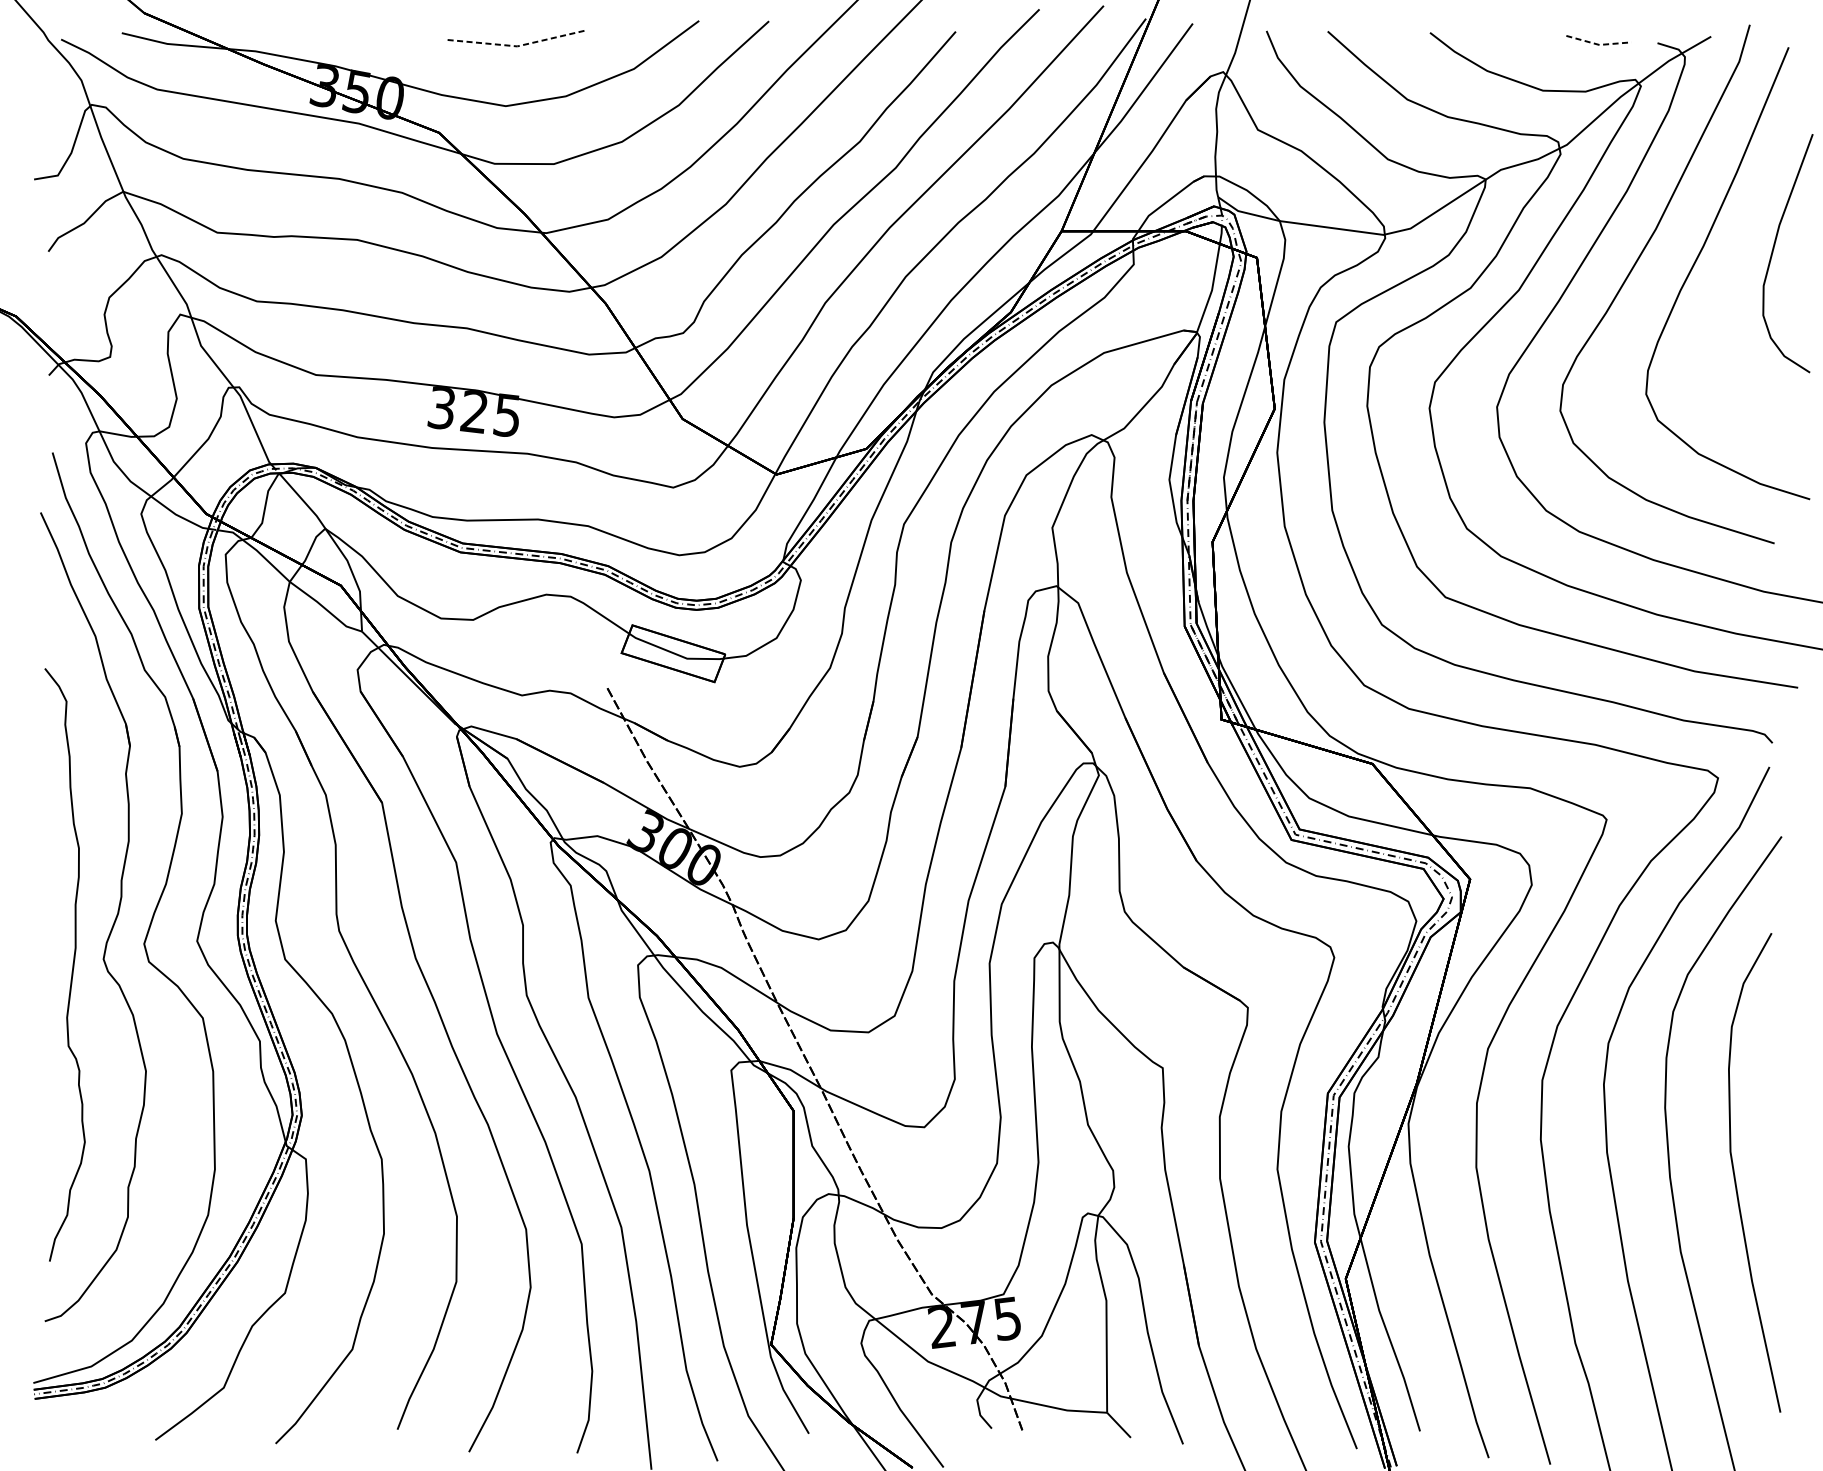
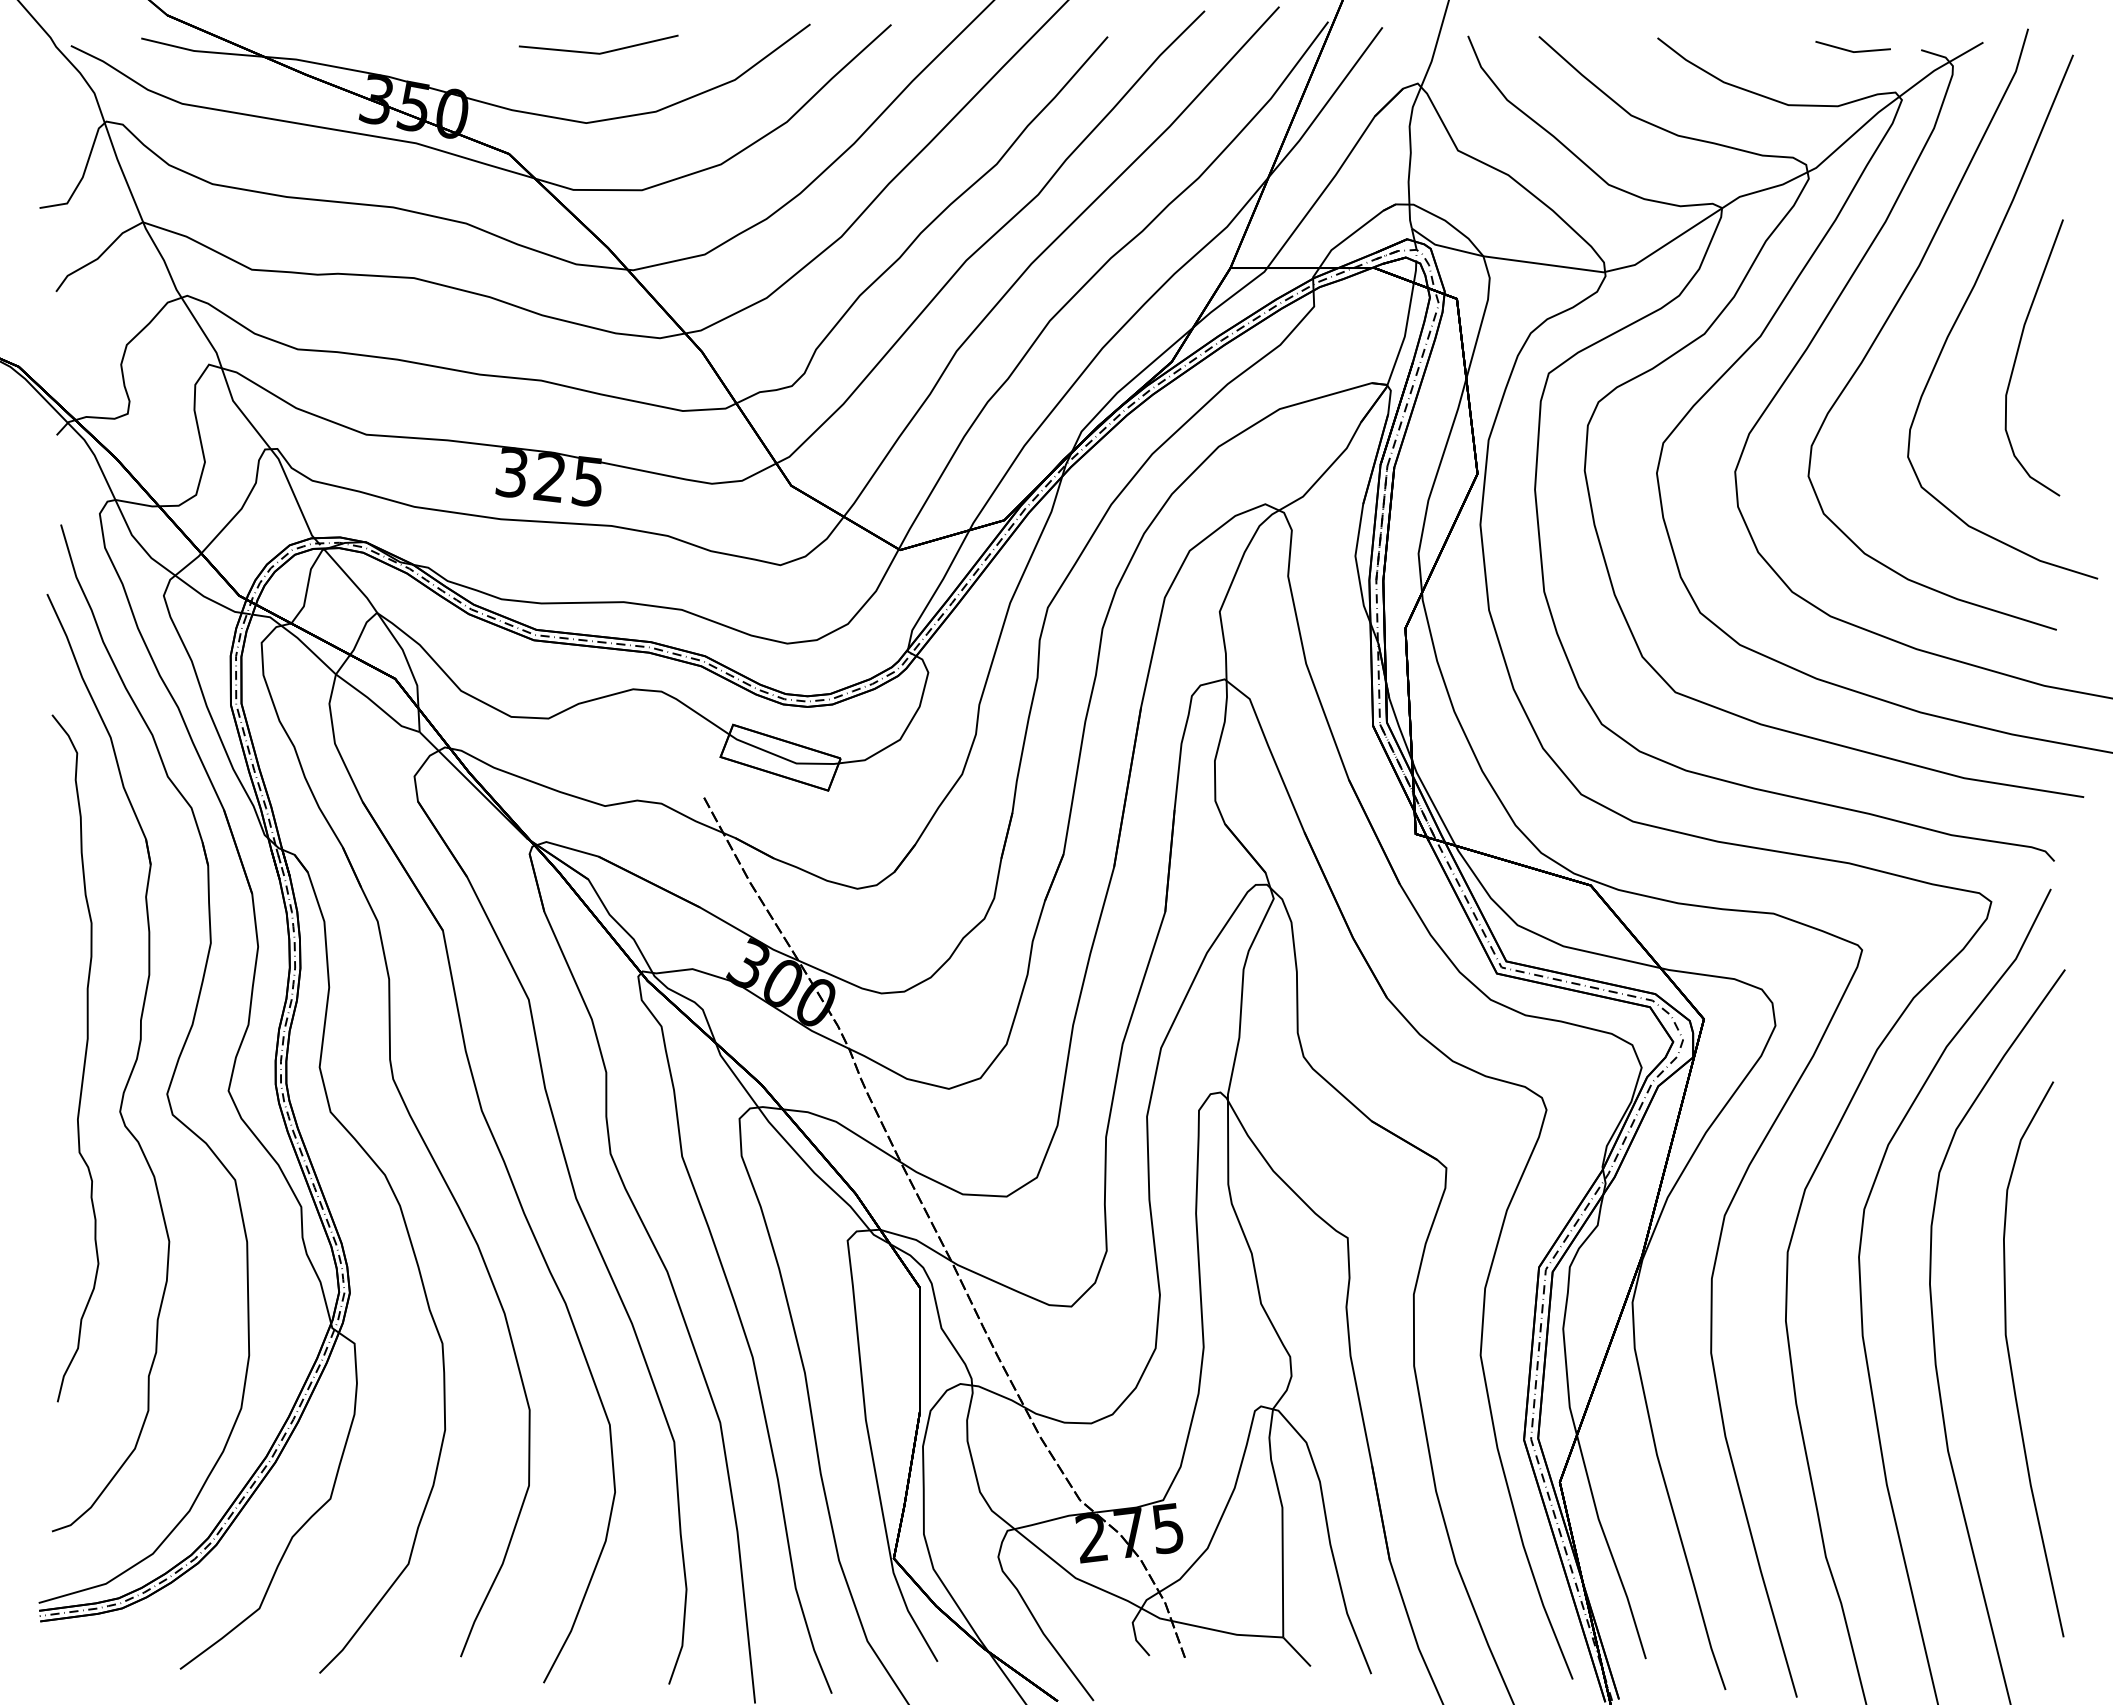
line: (1599, 45) -> (1853, 52), dashed -> solid
line: (517, 46) -> (599, 53), dashed -> solid
curve: (1774, 248) -> (2018, 352), moved
curve: (72, 965) -> (84, 1058), moved

